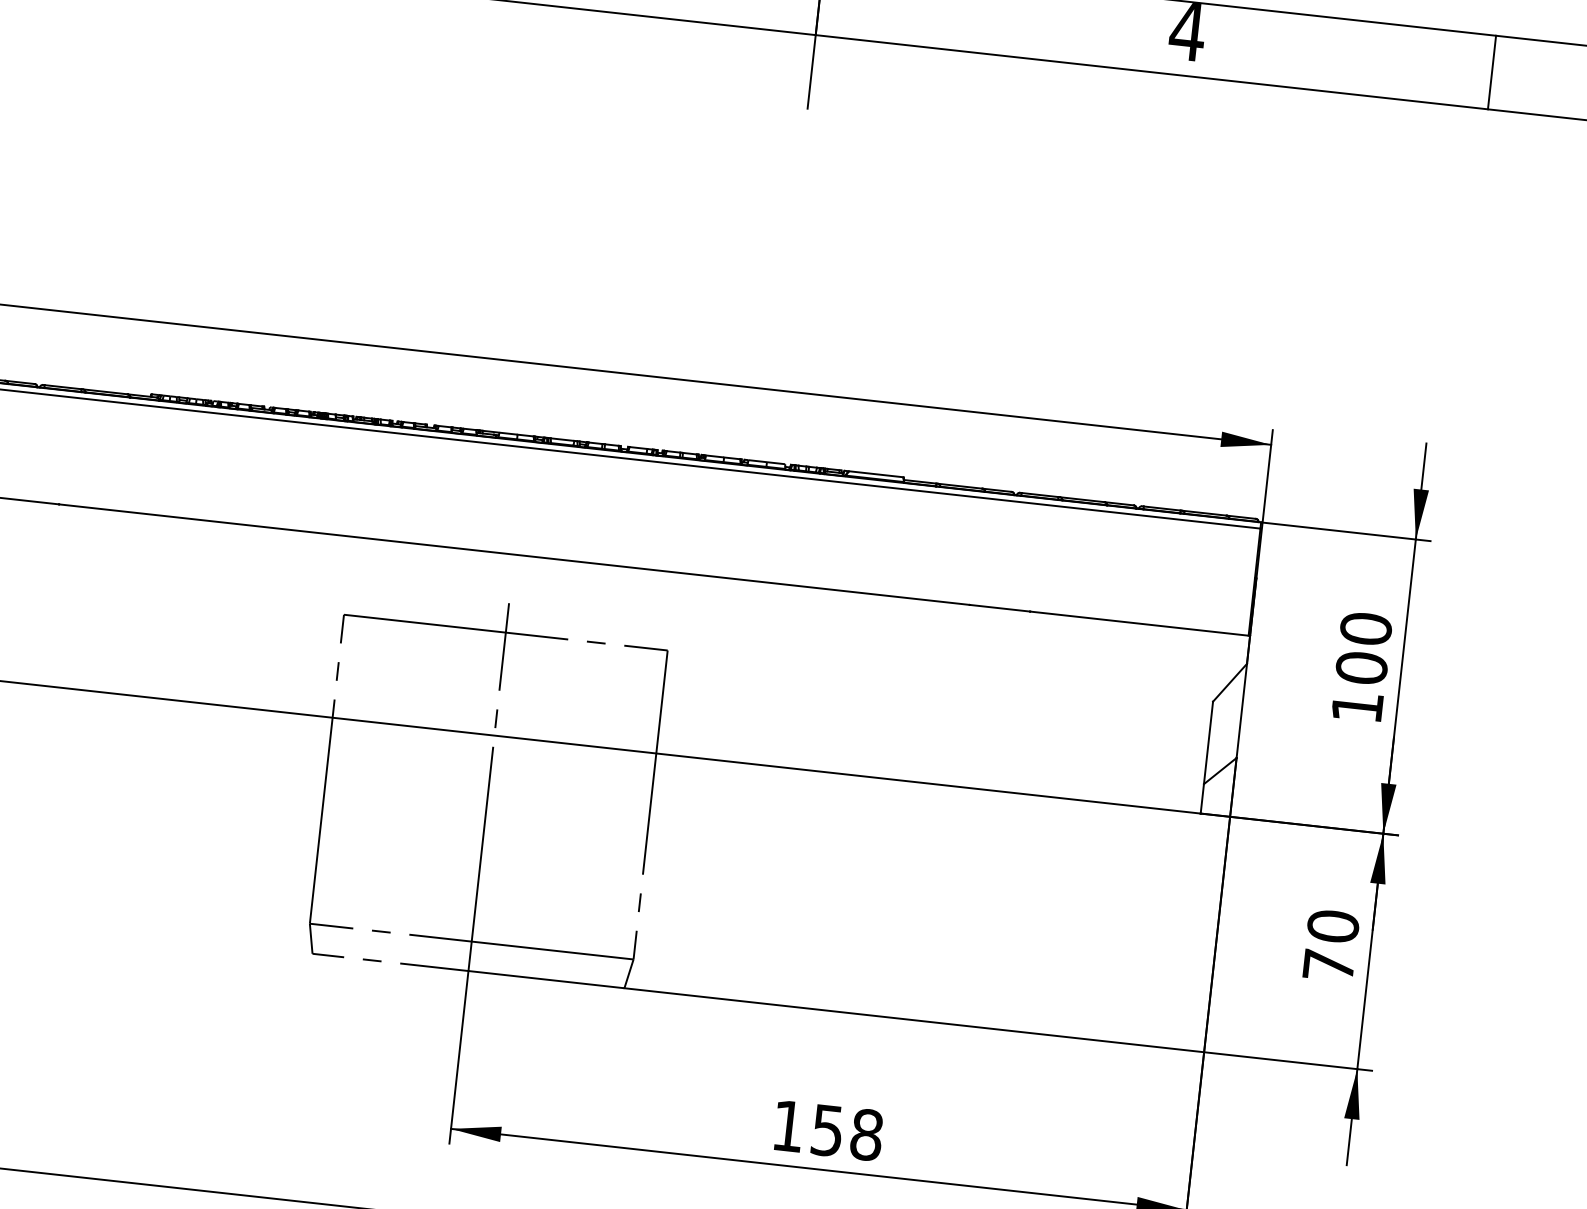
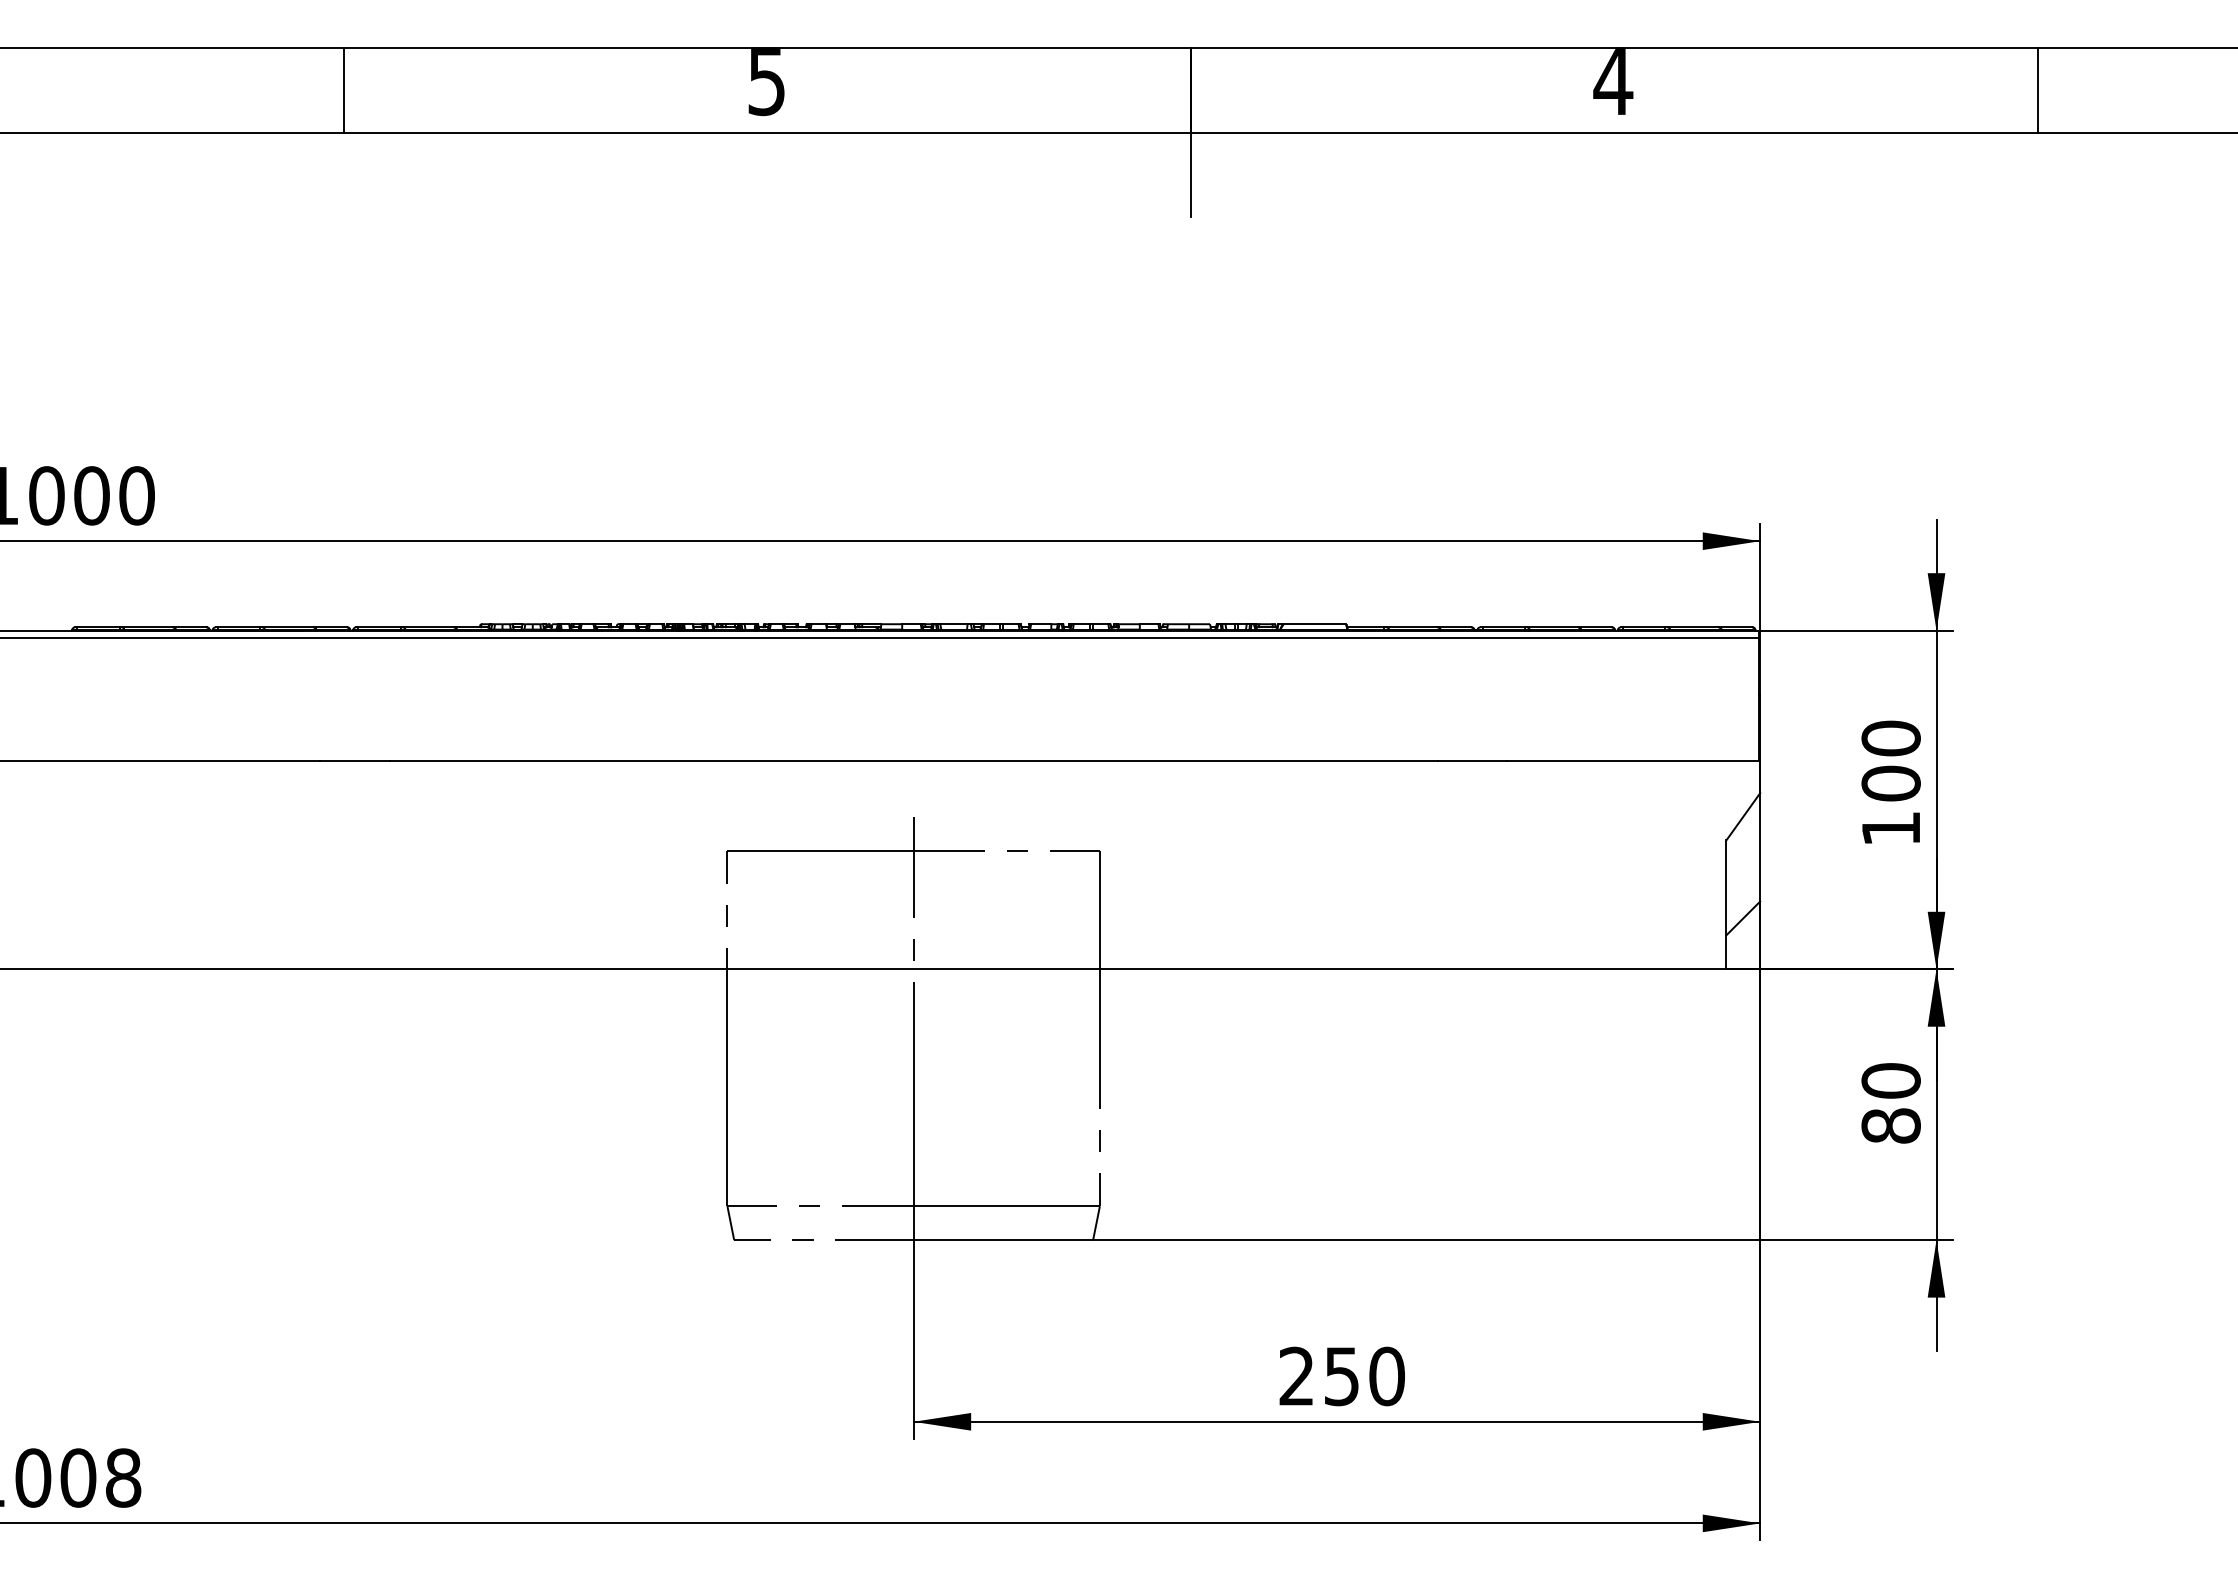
line: (1492, 71) -> (2037, 89), moved
text: (1328, 965) -> (1890, 1125), 70 -> 80
text: (827, 1129) -> (1341, 1375), 158 -> 250

